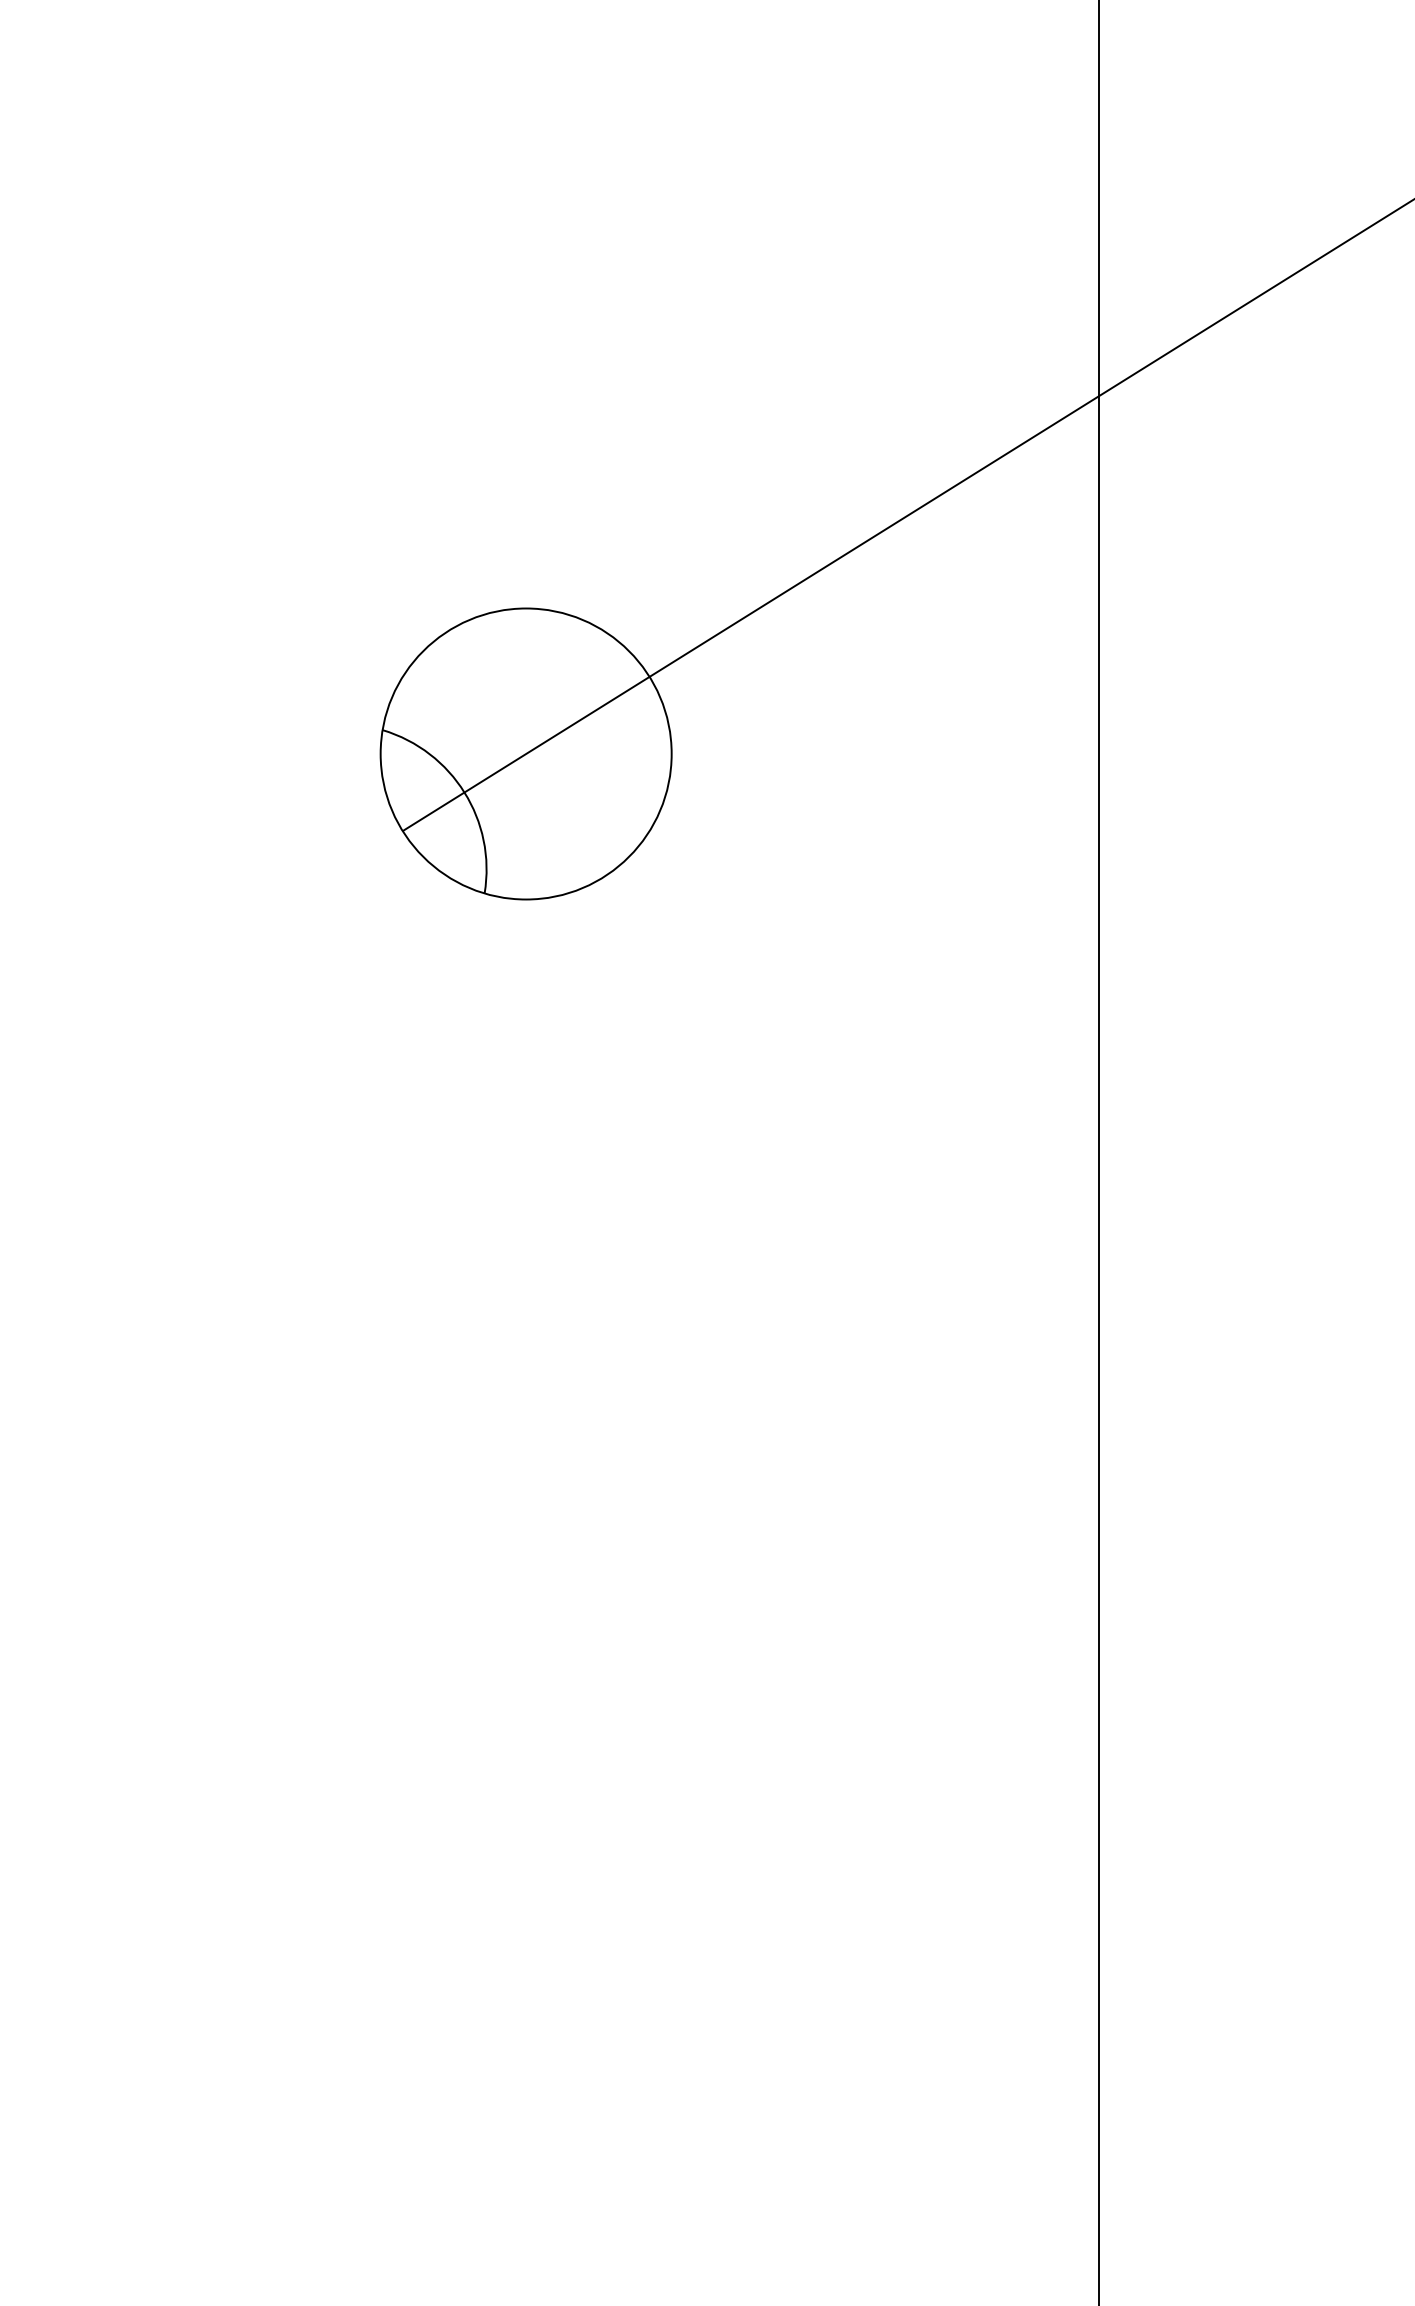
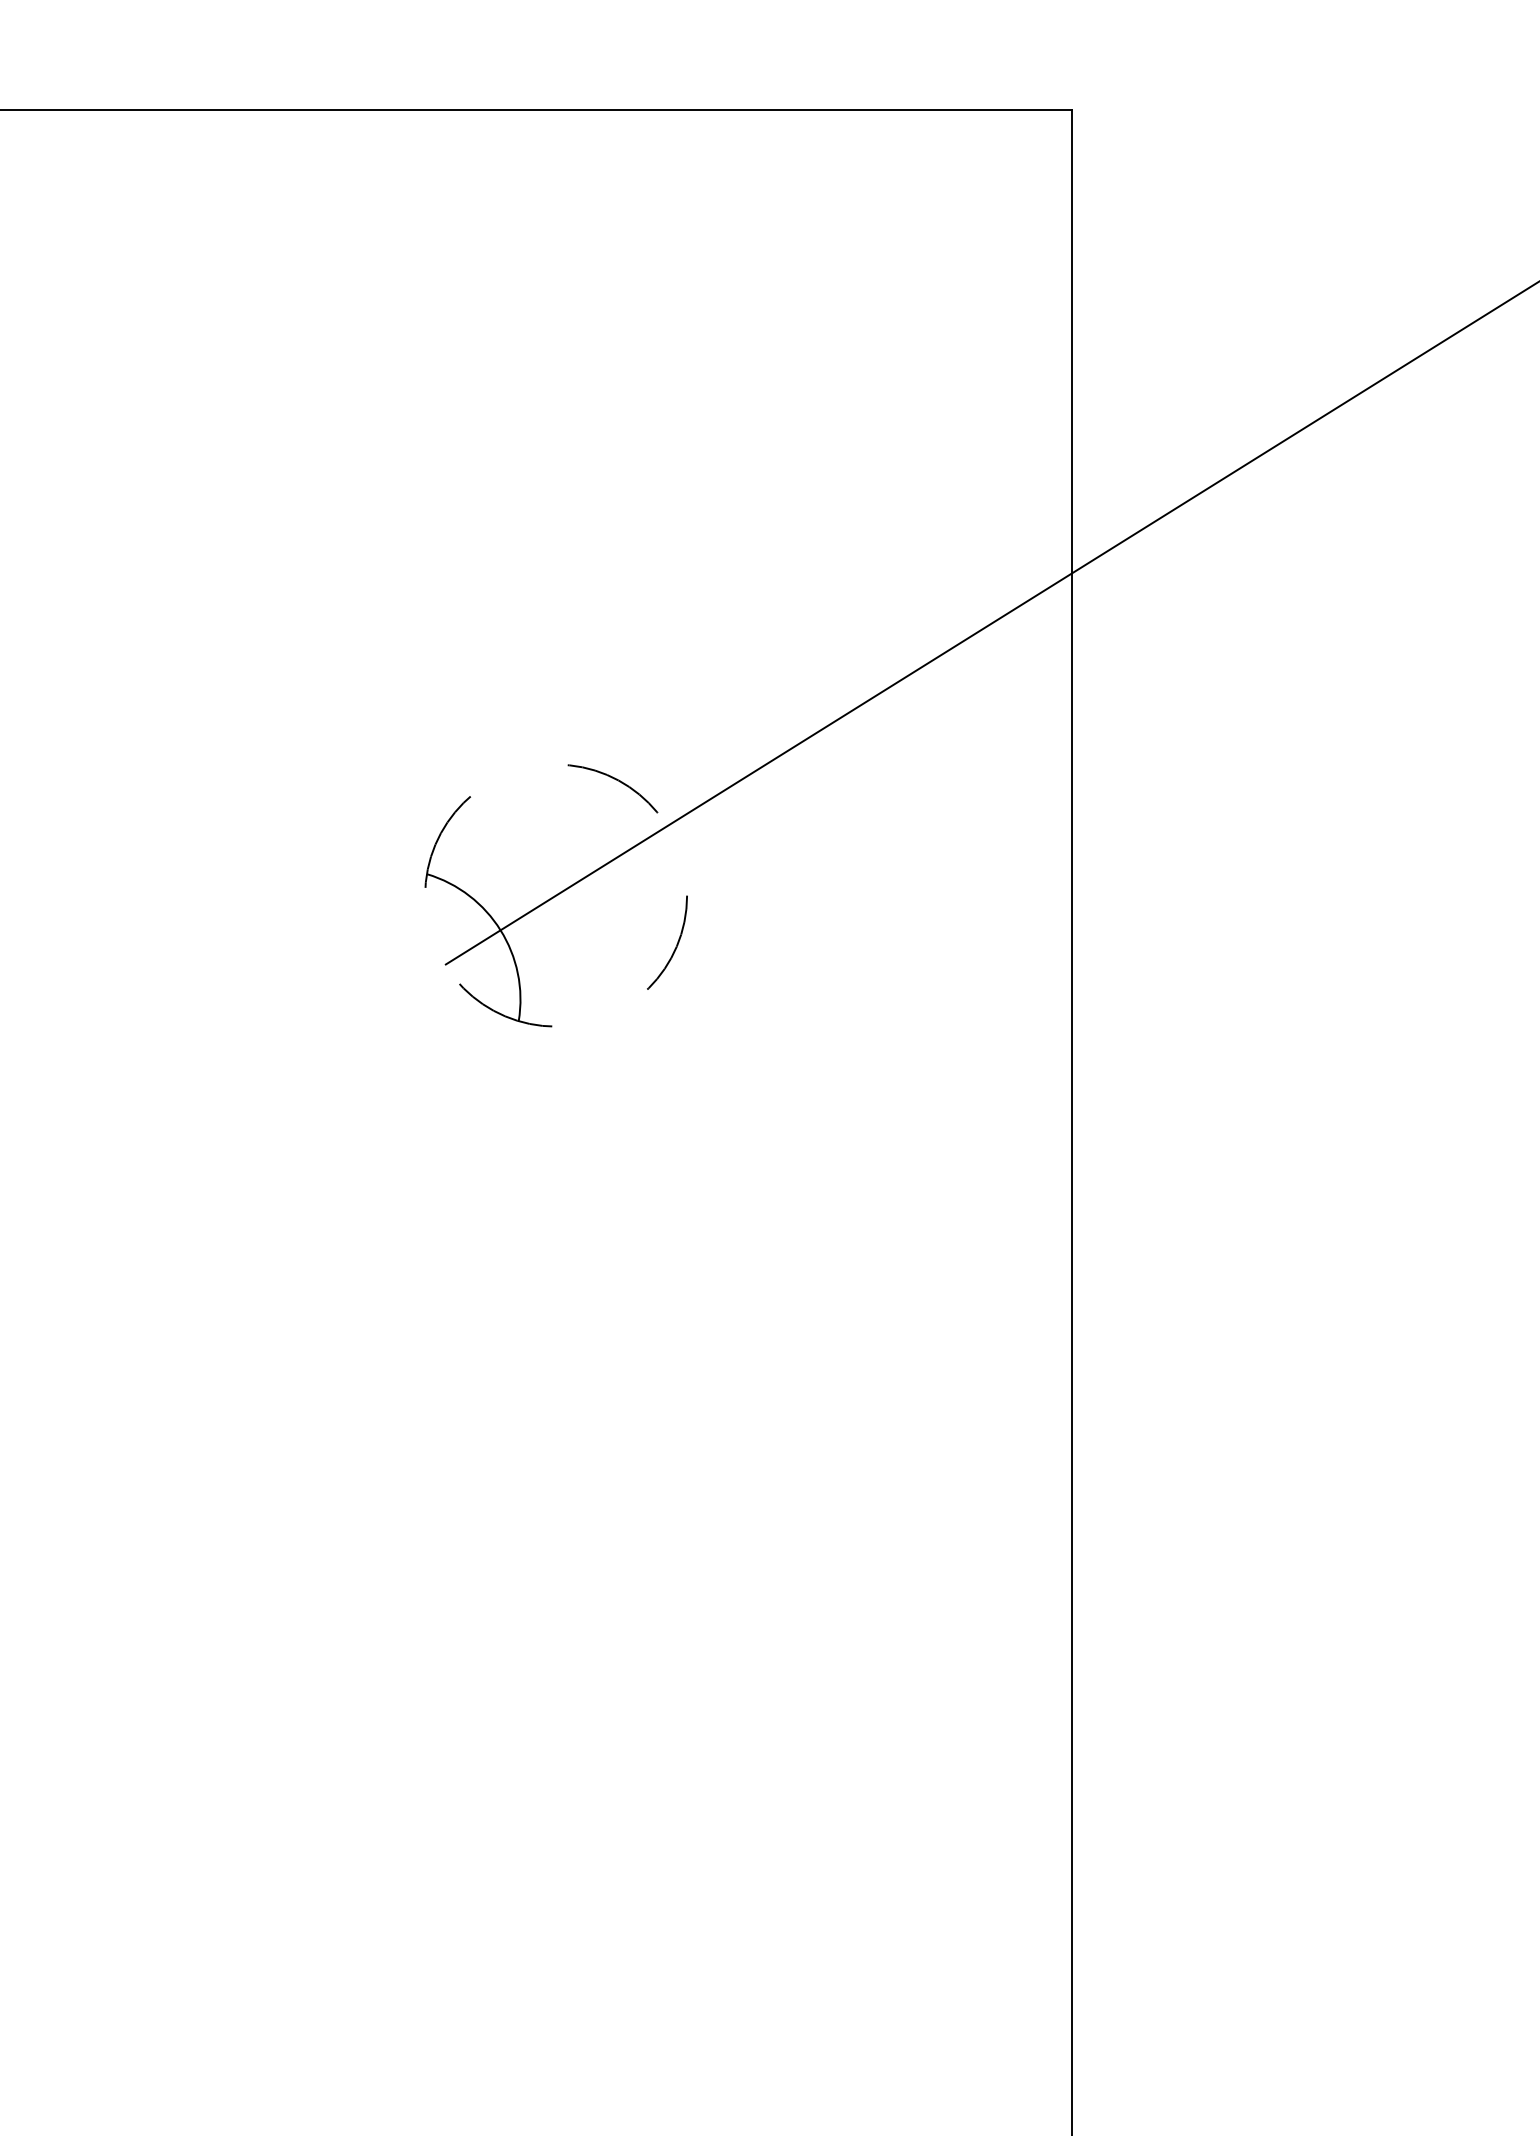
circle: (526, 753) -> (556, 895), solid -> dashed

